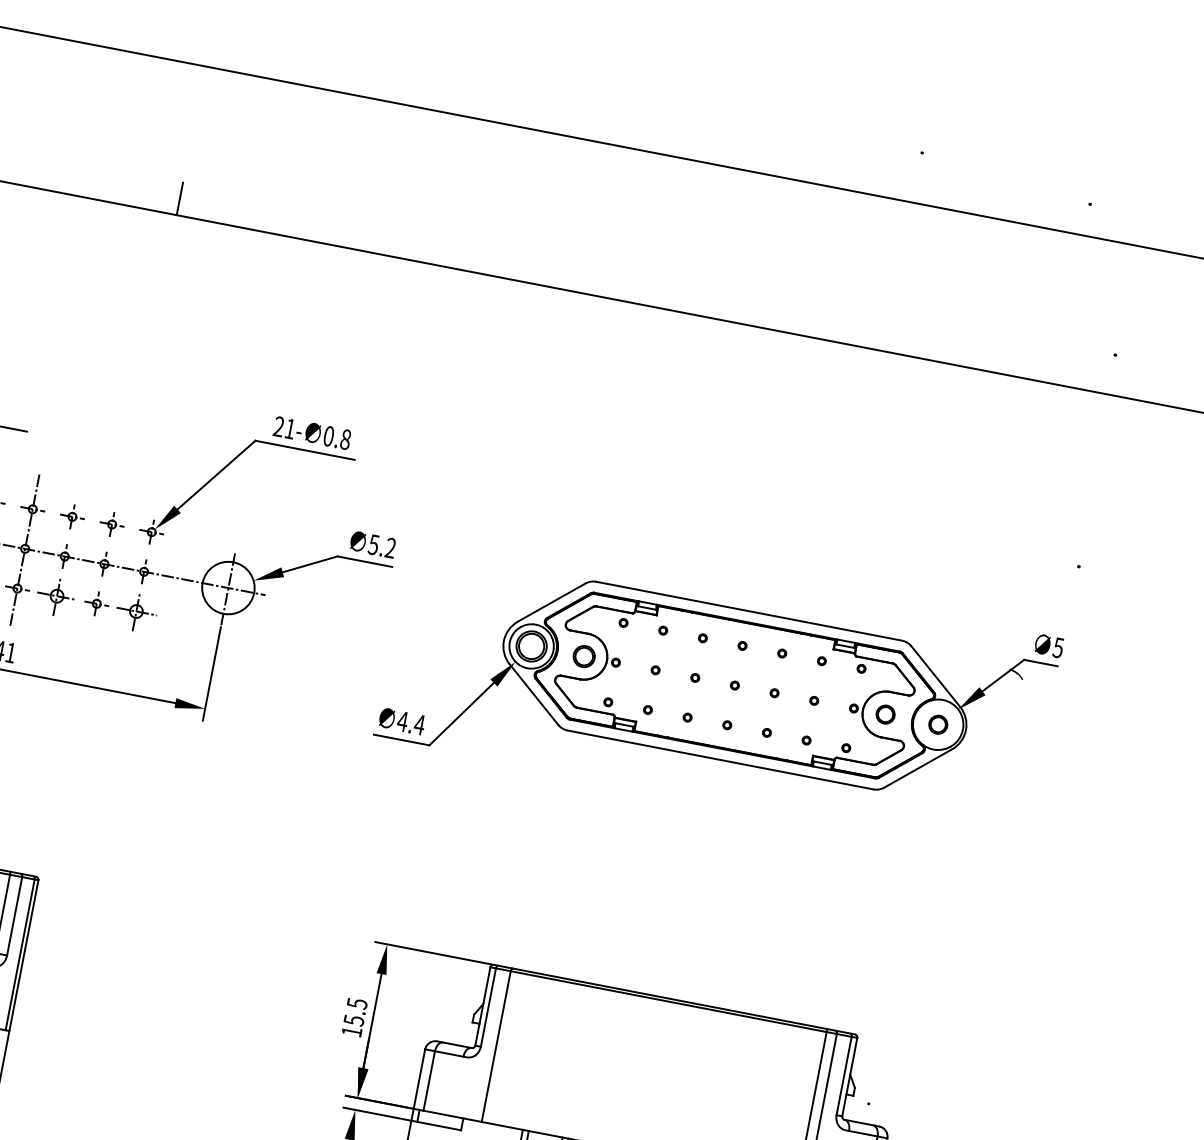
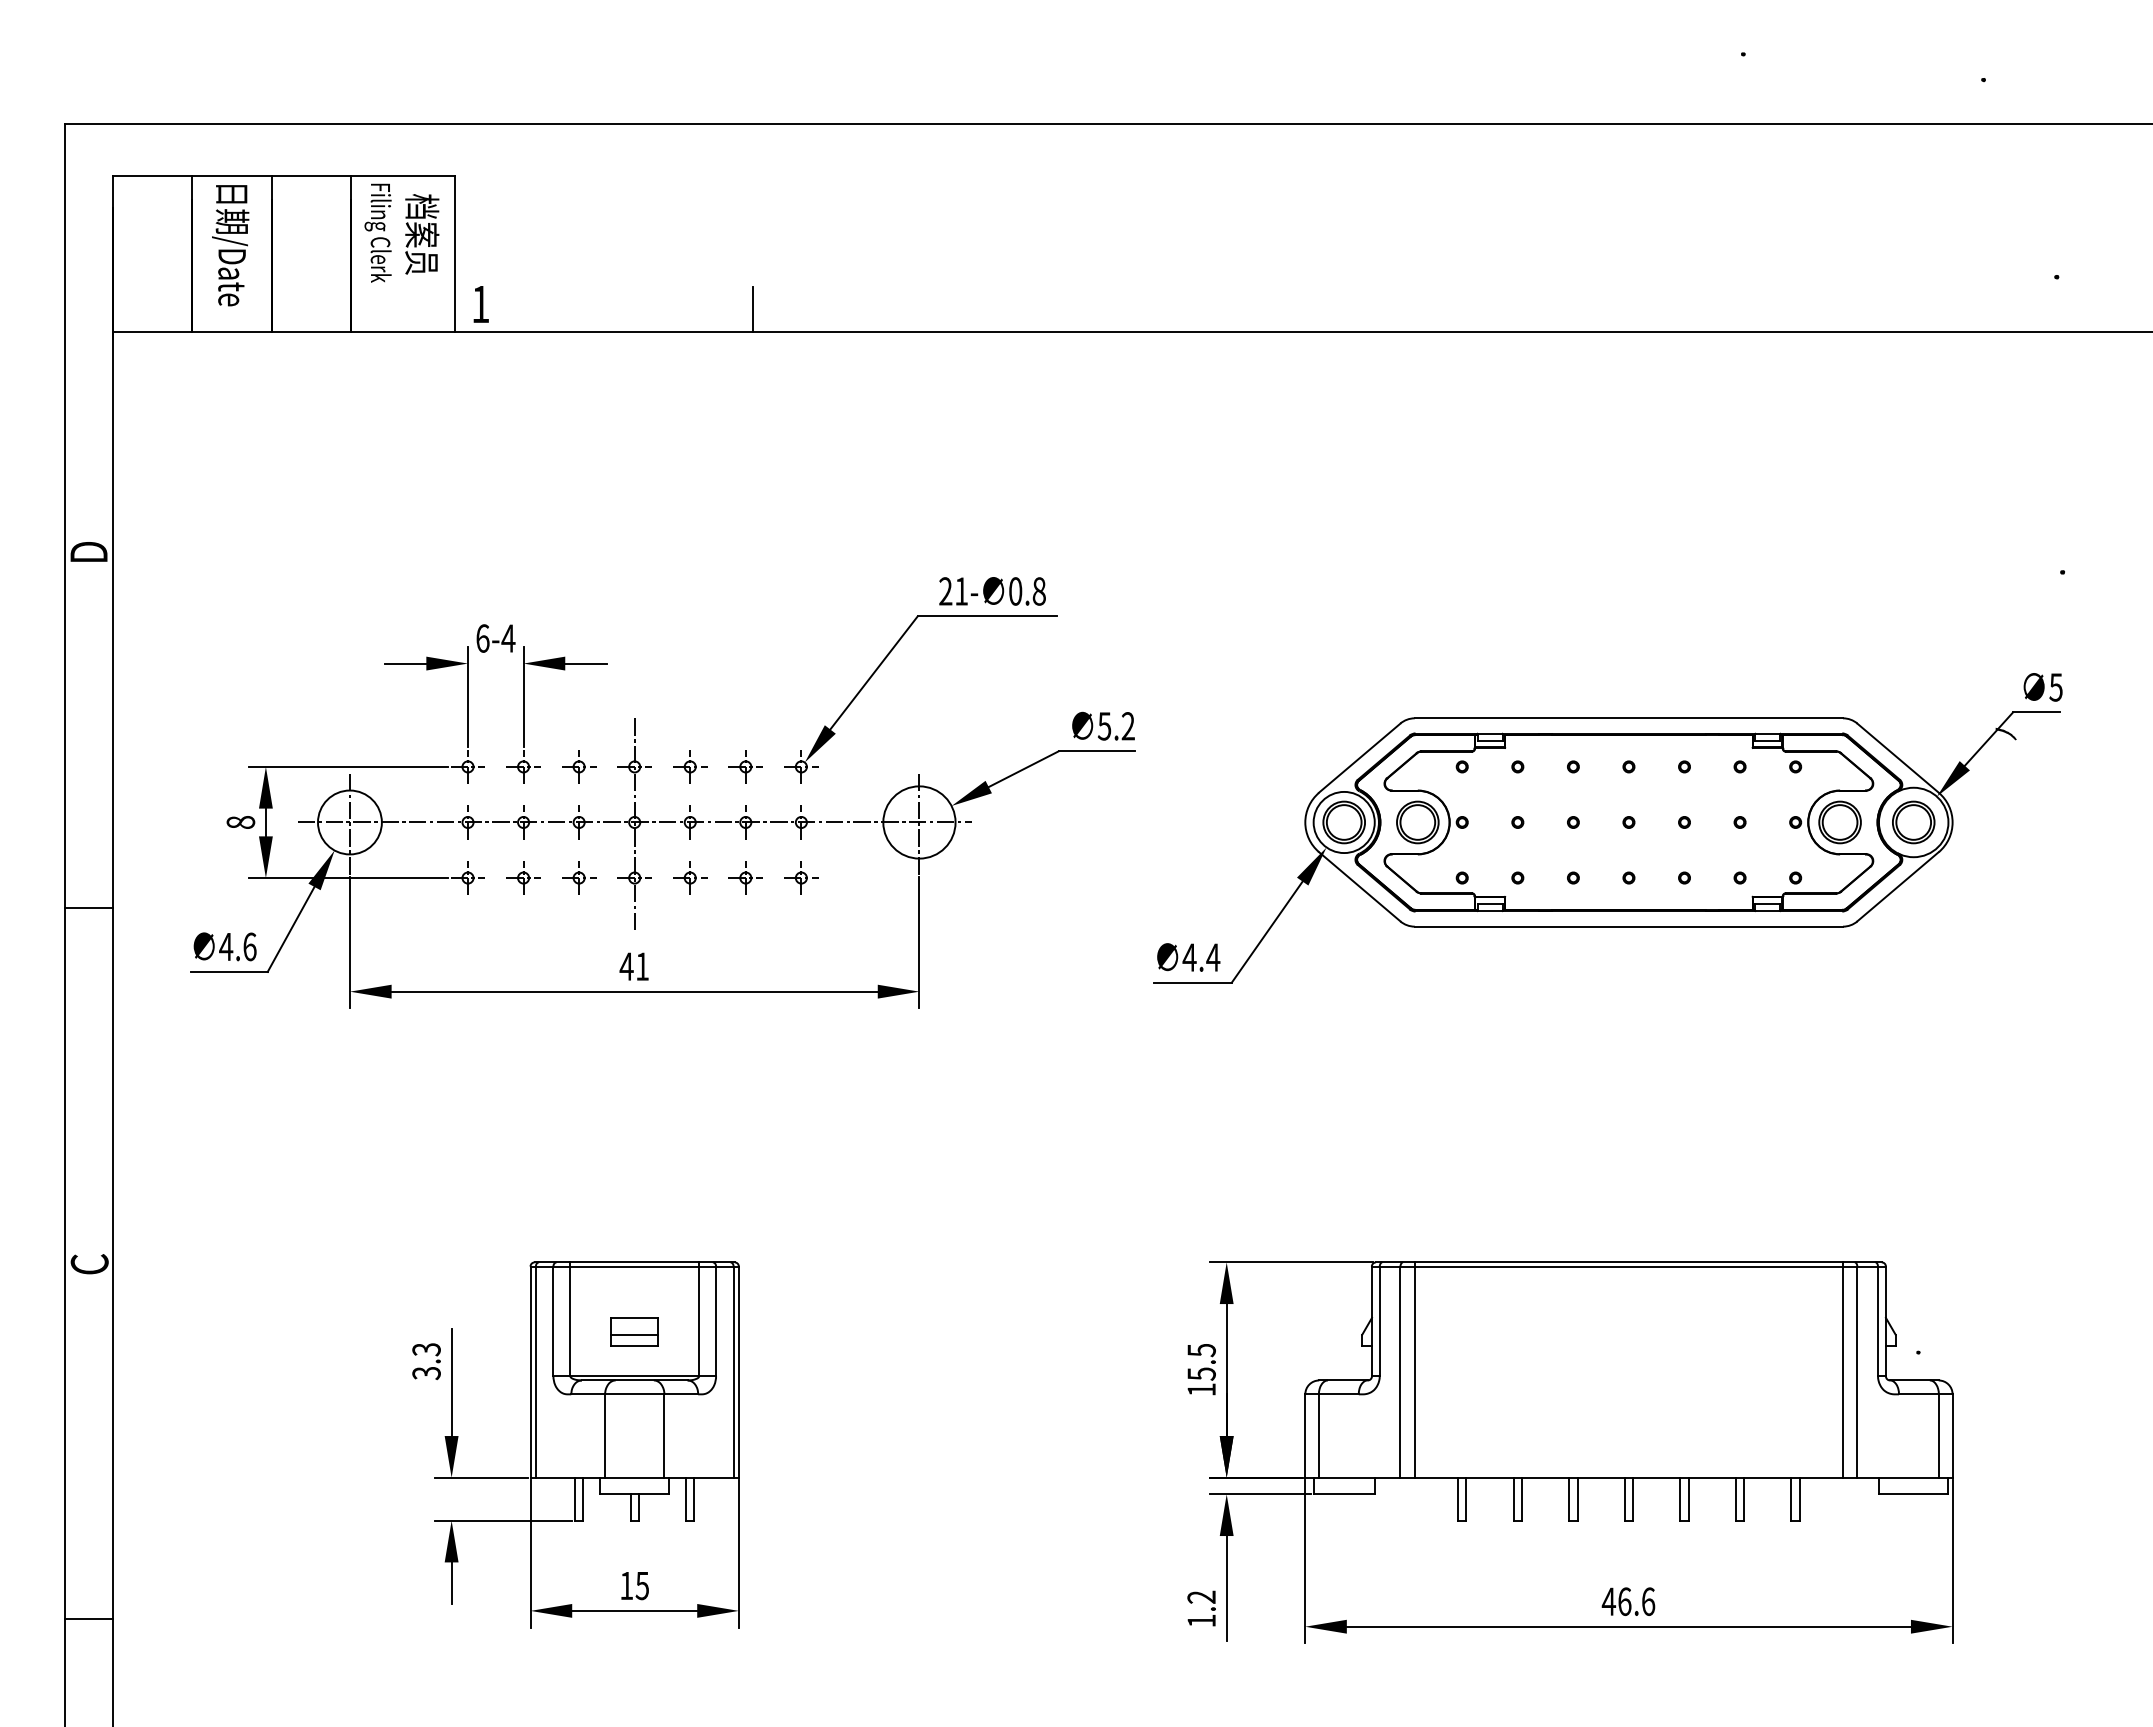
part: (57, 595) -> (690, 877), size x0.62
part: (136, 611) -> (801, 877), size x0.62
part: (583, 656) -> (1417, 822), size x1.43
part: (885, 714) -> (1839, 822), size x1.67
part: (938, 724) -> (1913, 822), size x1.67
line: (506, 1046) -> (1414, 1369), added

